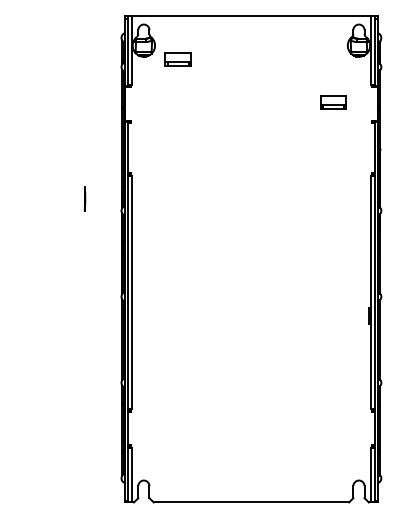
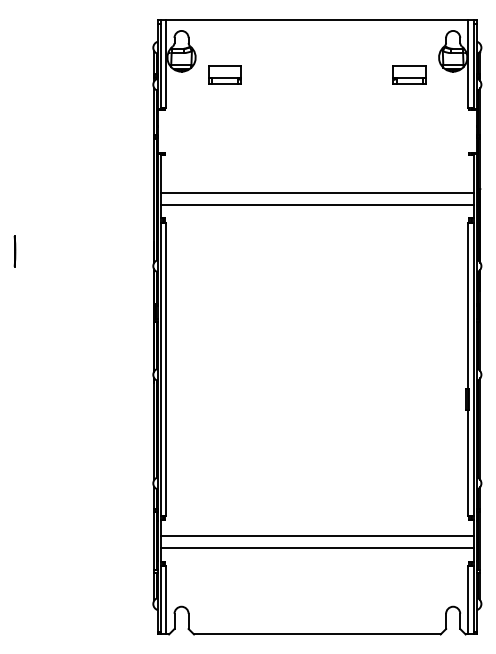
part: (333, 102) -> (409, 75), moved
line: (251, 153) -> (317, 193), added
line: (251, 162) -> (317, 205), added
line: (84, 198) -> (14, 250), moved
line: (251, 424) -> (317, 535), added
line: (251, 433) -> (317, 547), added

